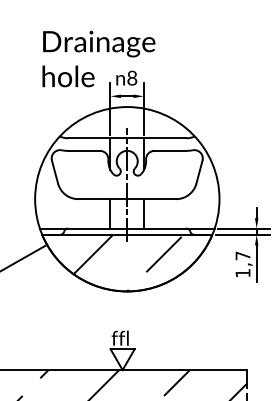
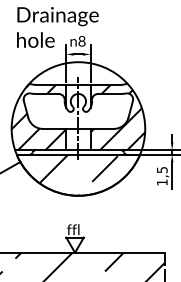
hatch: (72, 182) -> (38, 116), added
hatch: (181, 183) -> (117, 117), added
text: (242, 255) -> (161, 169), 1,7 -> 1,5

